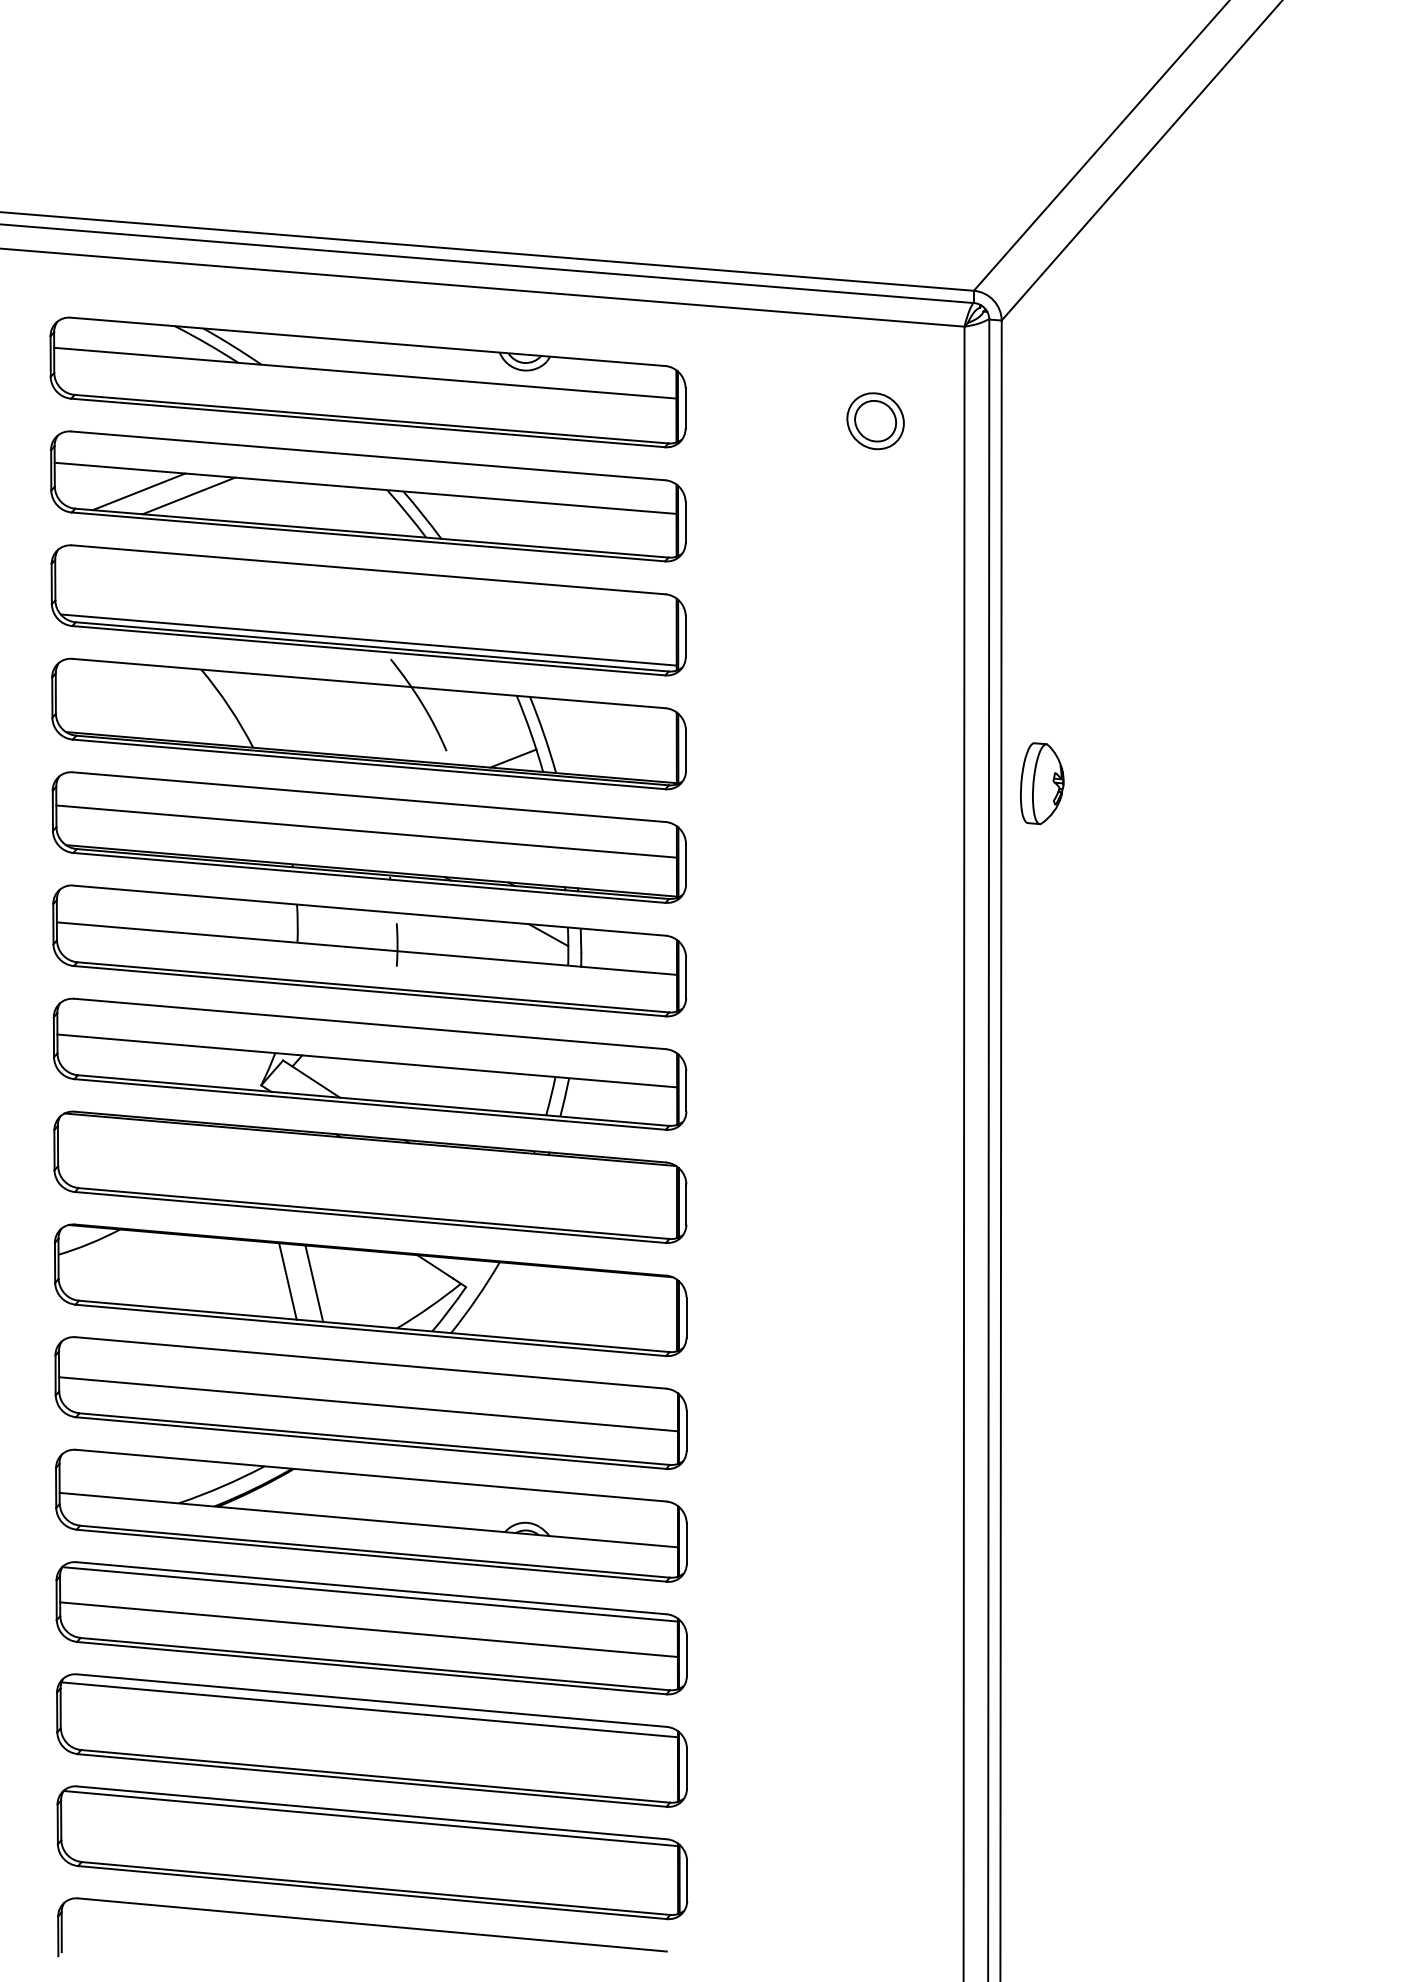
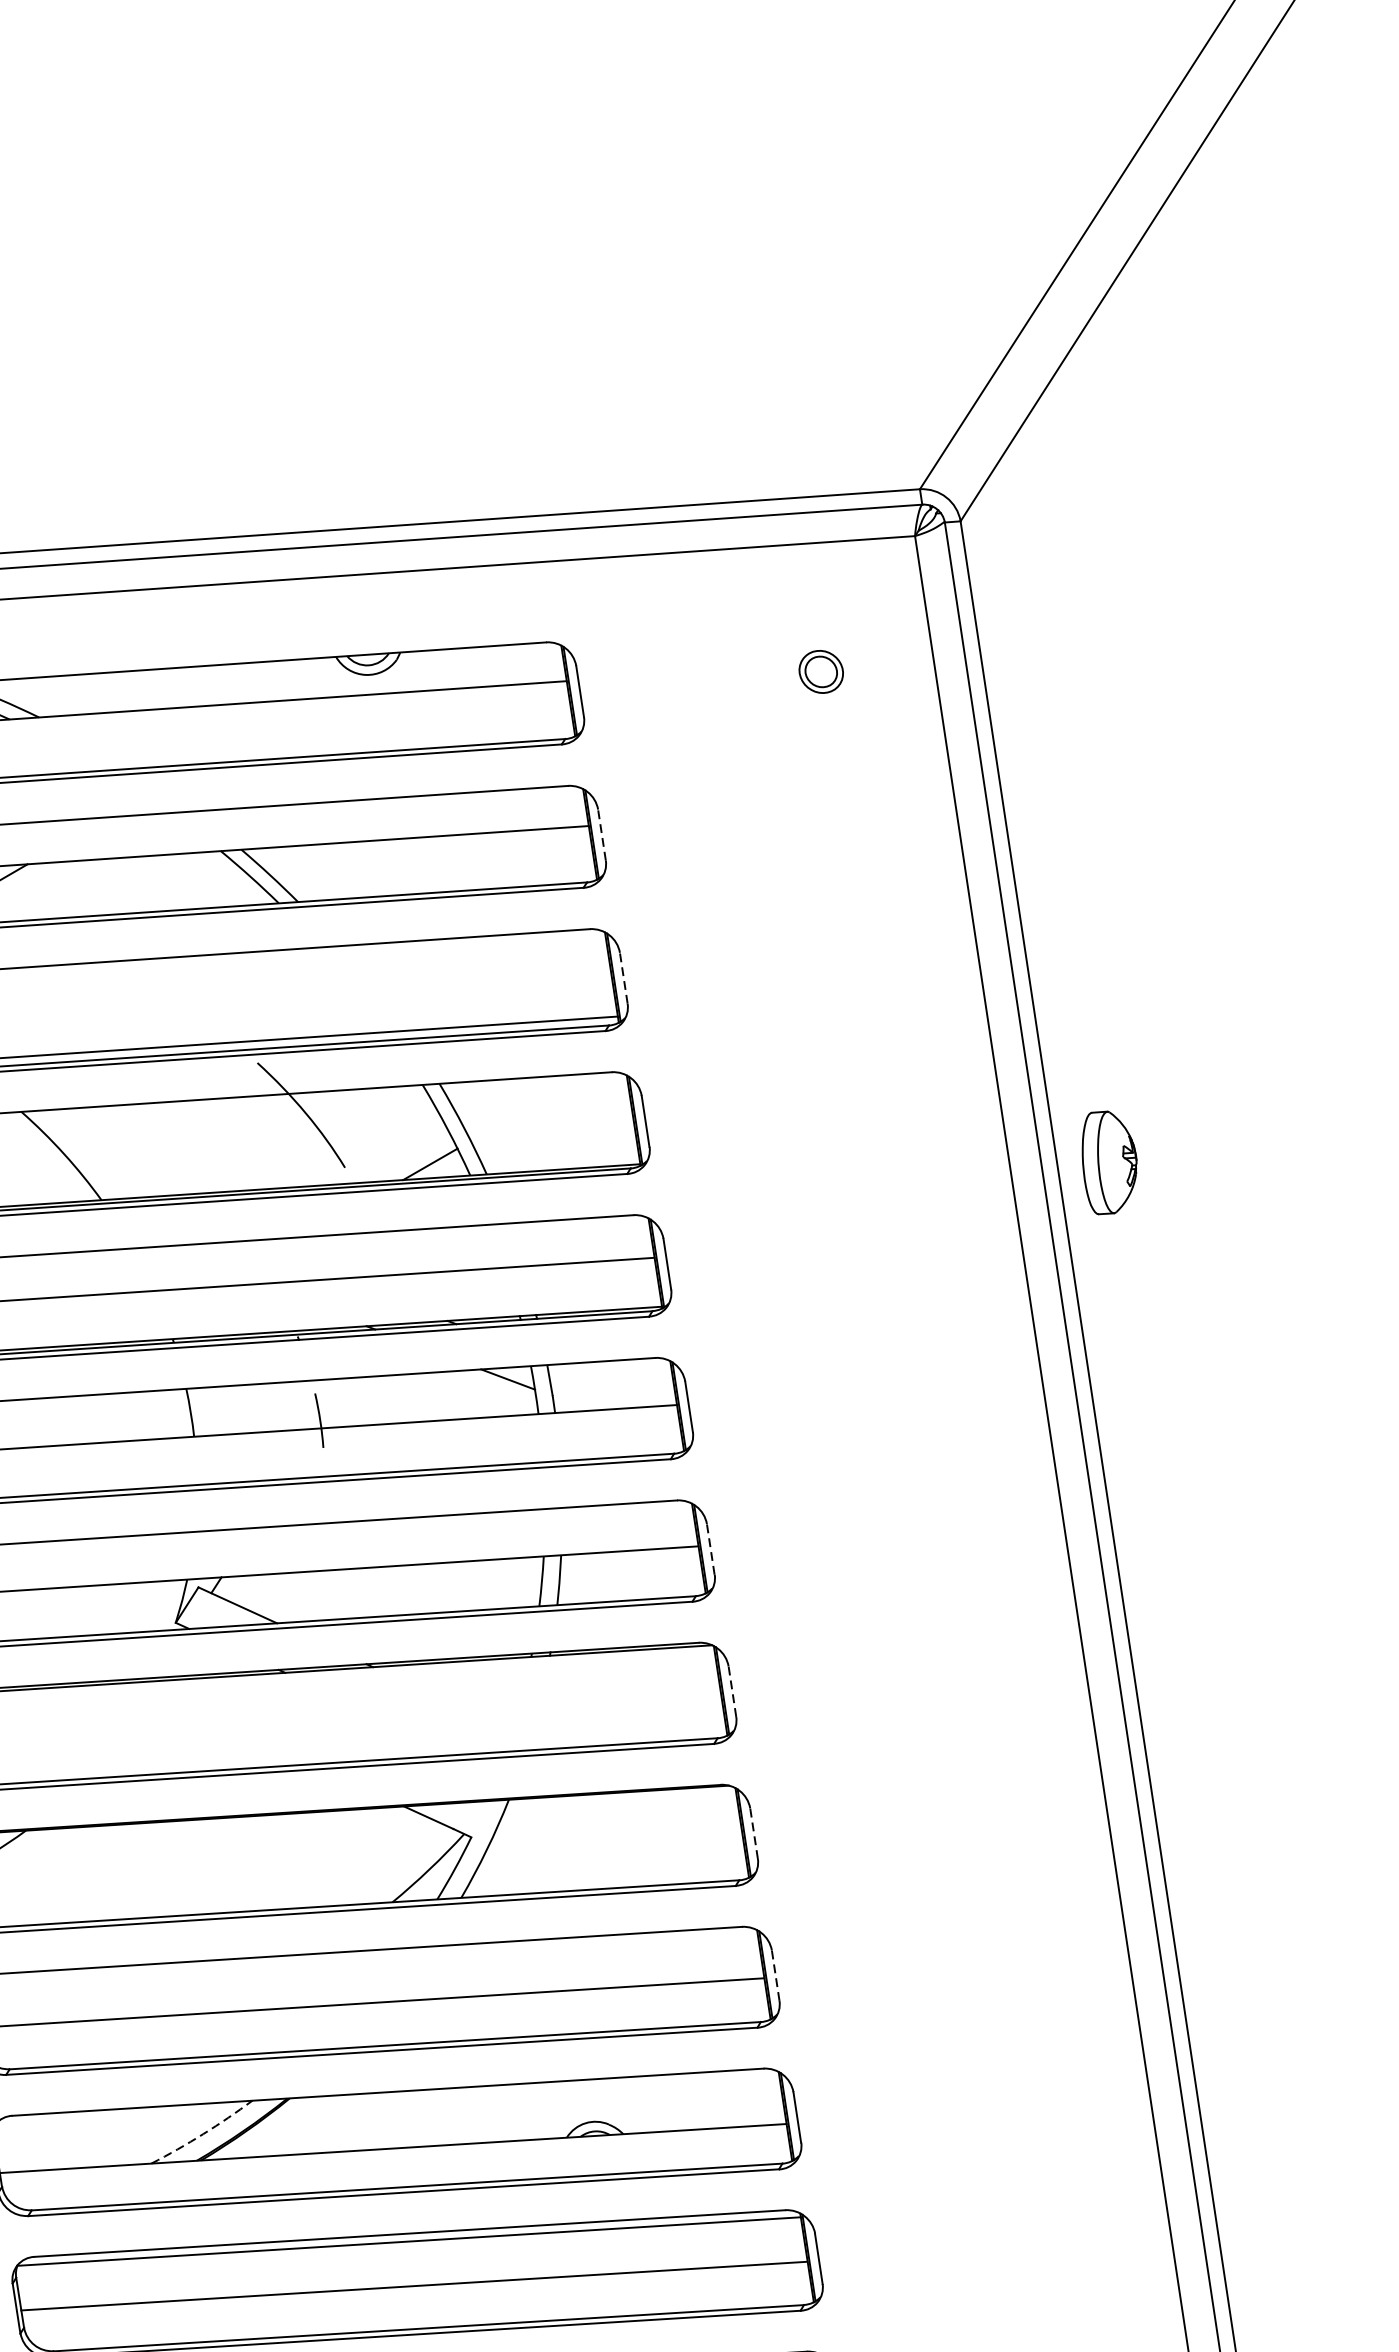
part: (875, 421) -> (821, 672), size x0.6
line: (685, 522) -> (601, 835), solid -> dashed
line: (685, 636) -> (623, 978), solid -> dashed
part: (1042, 783) -> (1109, 1161), moved
line: (686, 1090) -> (710, 1548), solid -> dashed
line: (686, 1203) -> (732, 1690), solid -> dashed
line: (287, 1281) -> (245, 1864), removed
line: (314, 1283) -> (280, 1861), removed
line: (686, 1317) -> (754, 1833), solid -> dashed
line: (686, 1430) -> (775, 1975), solid -> dashed
arc: (222, 1486) -> (203, 2134), solid -> dashed

